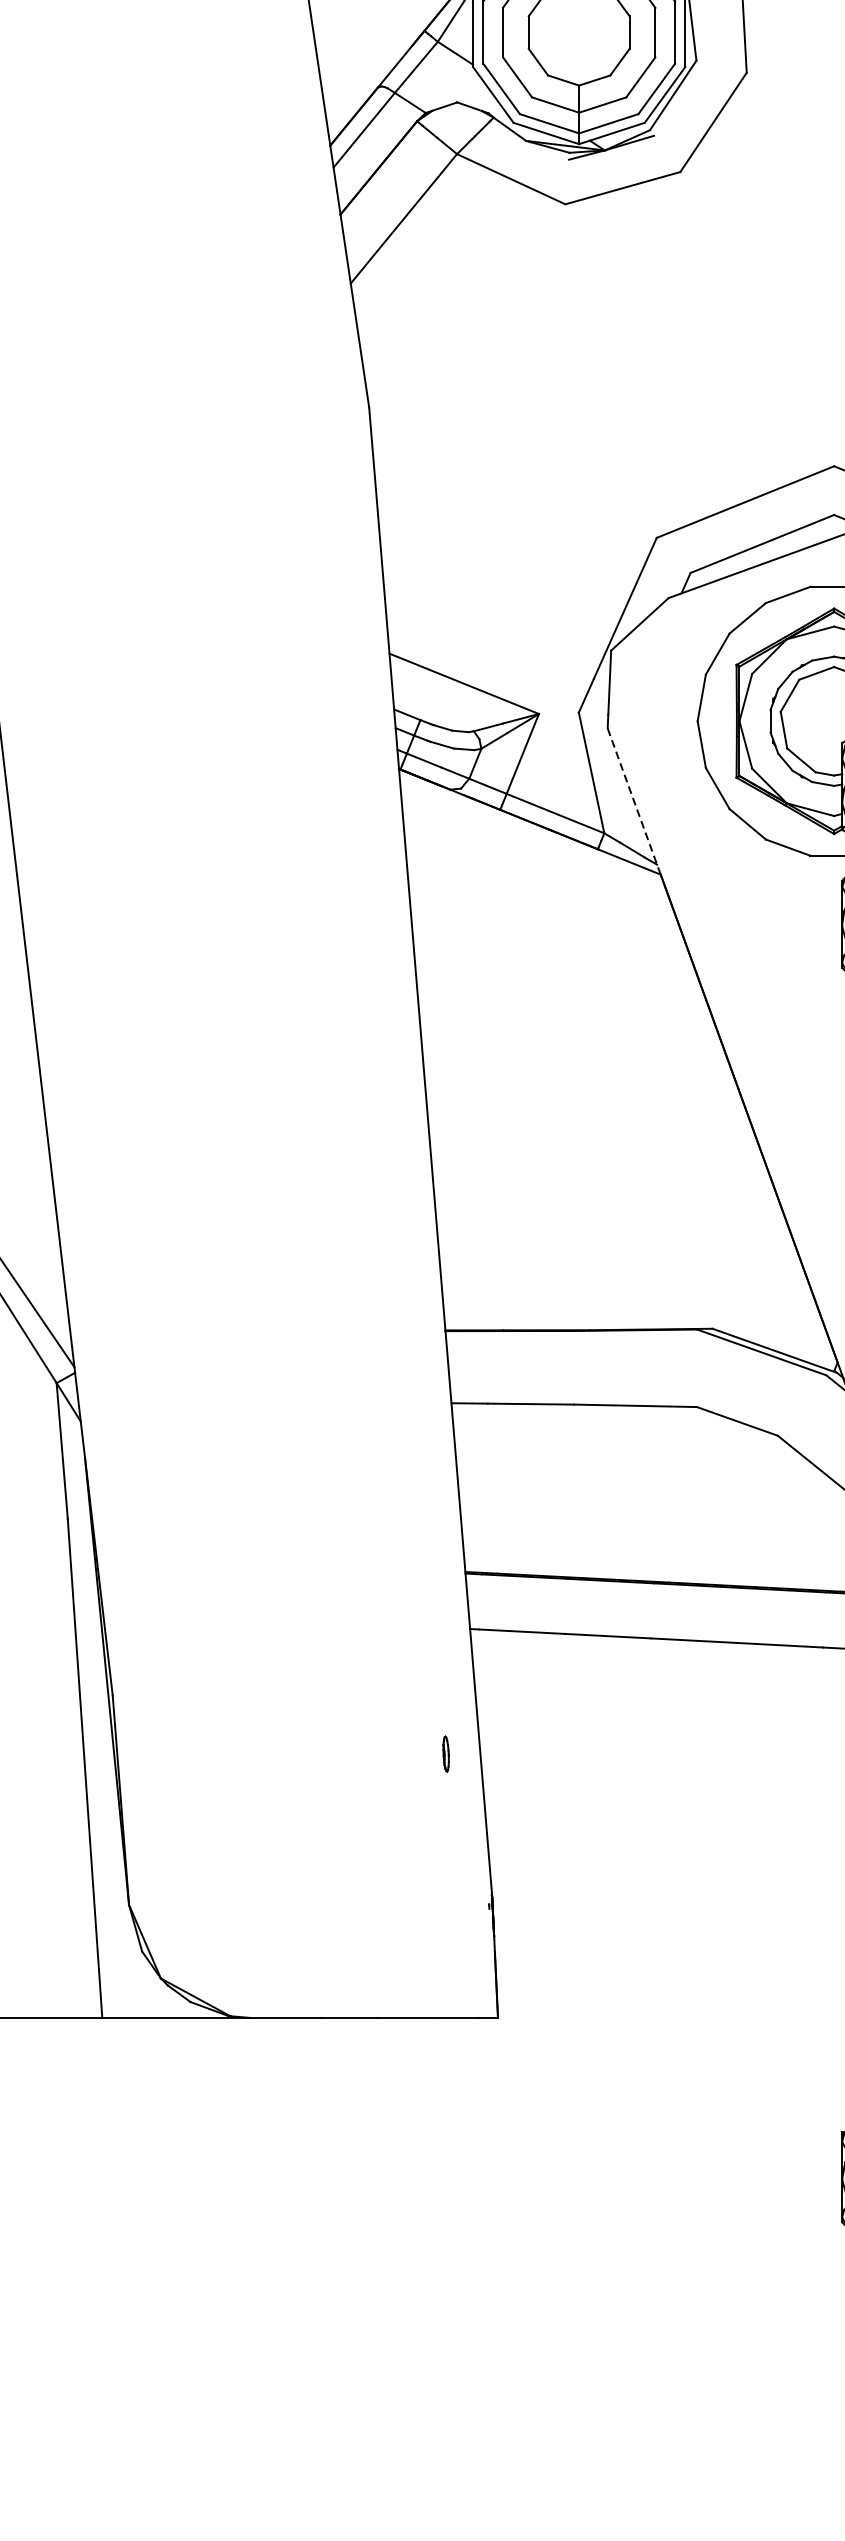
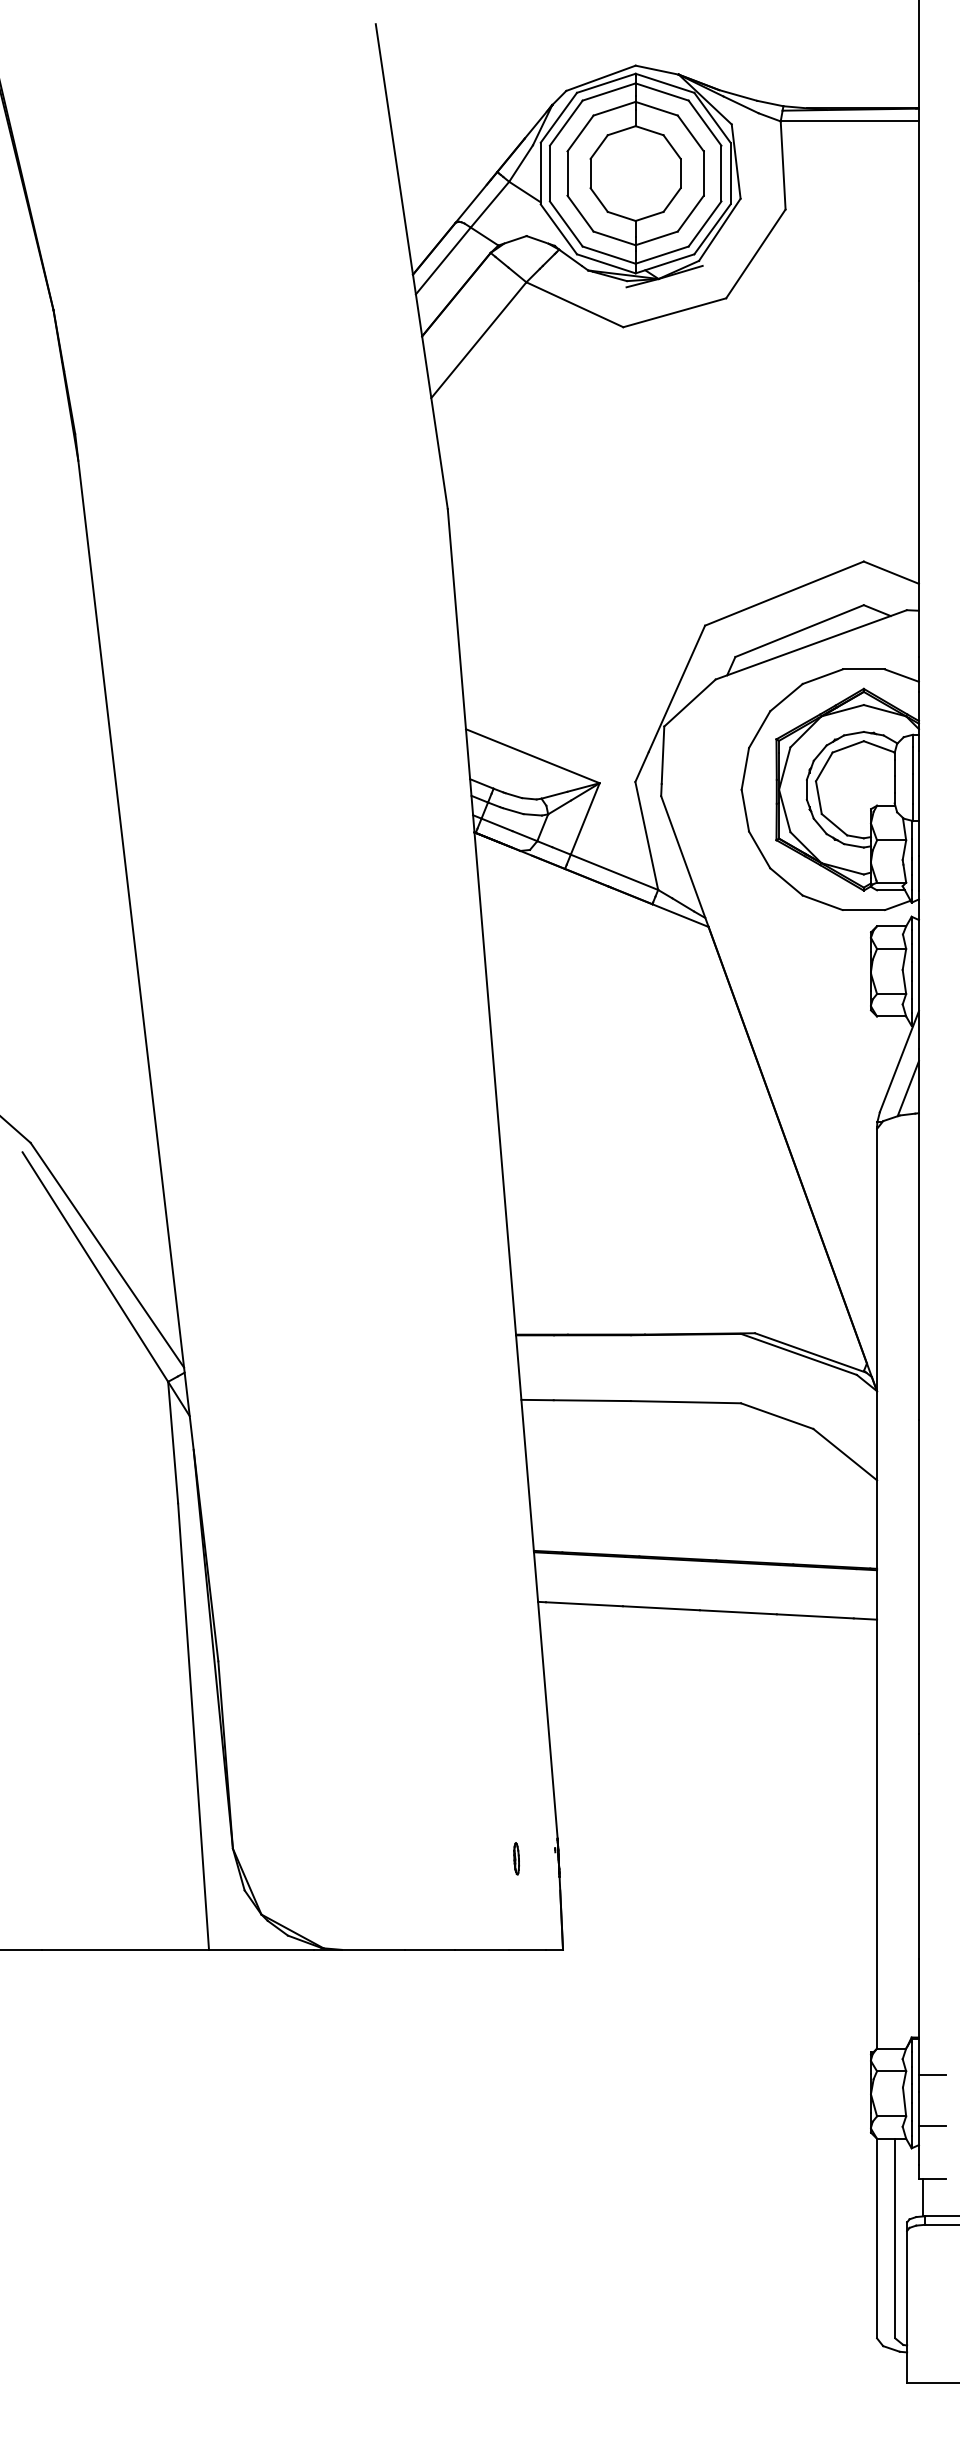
line: (633, 801) -> (684, 861), dashed -> solid
part: (445, 1753) -> (516, 1858), moved

